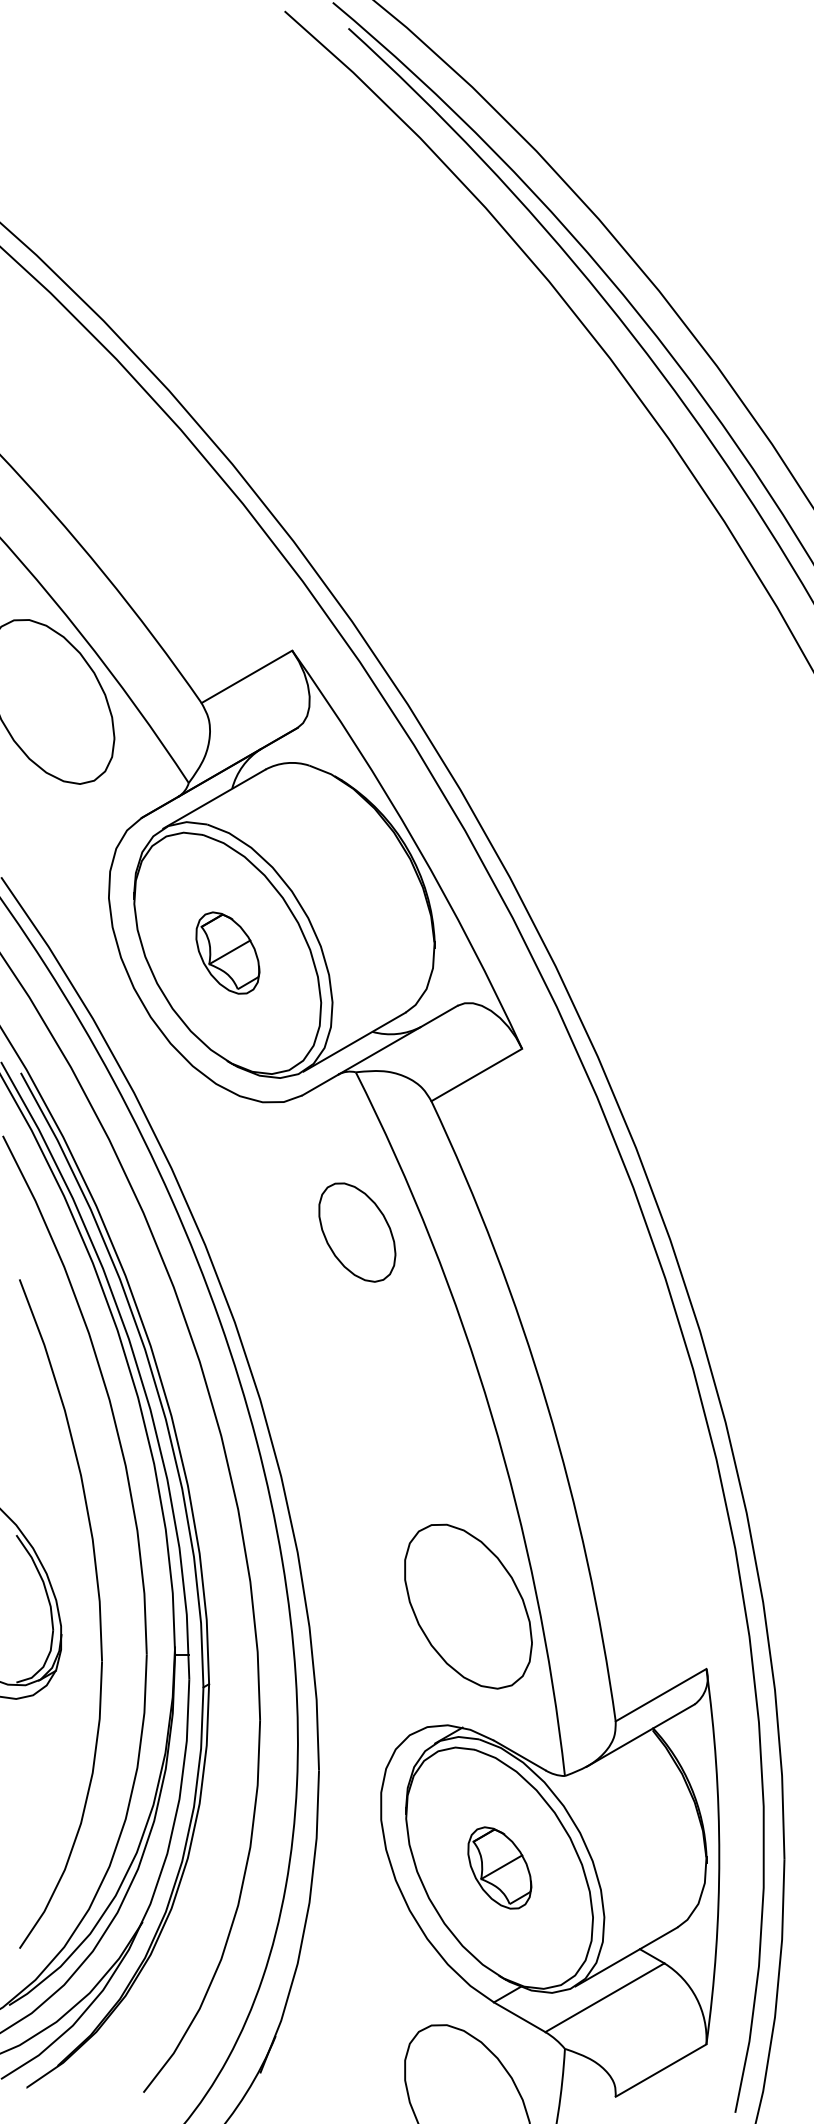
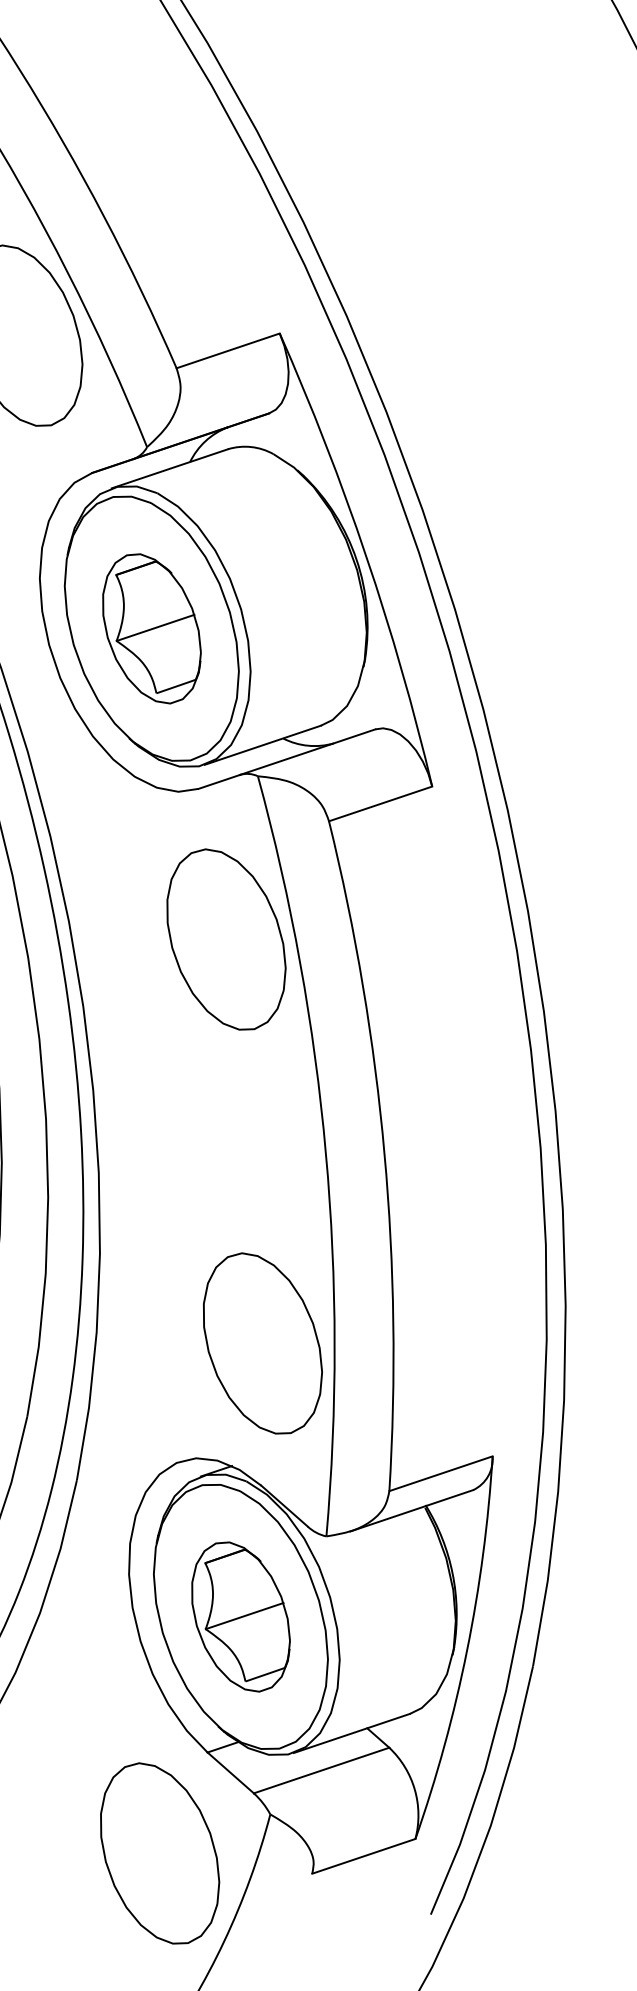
part: (227, 952) -> (151, 627), size x1.67
part: (357, 1232) -> (226, 939), size x1.67
part: (499, 1867) -> (240, 1616), size x1.67

